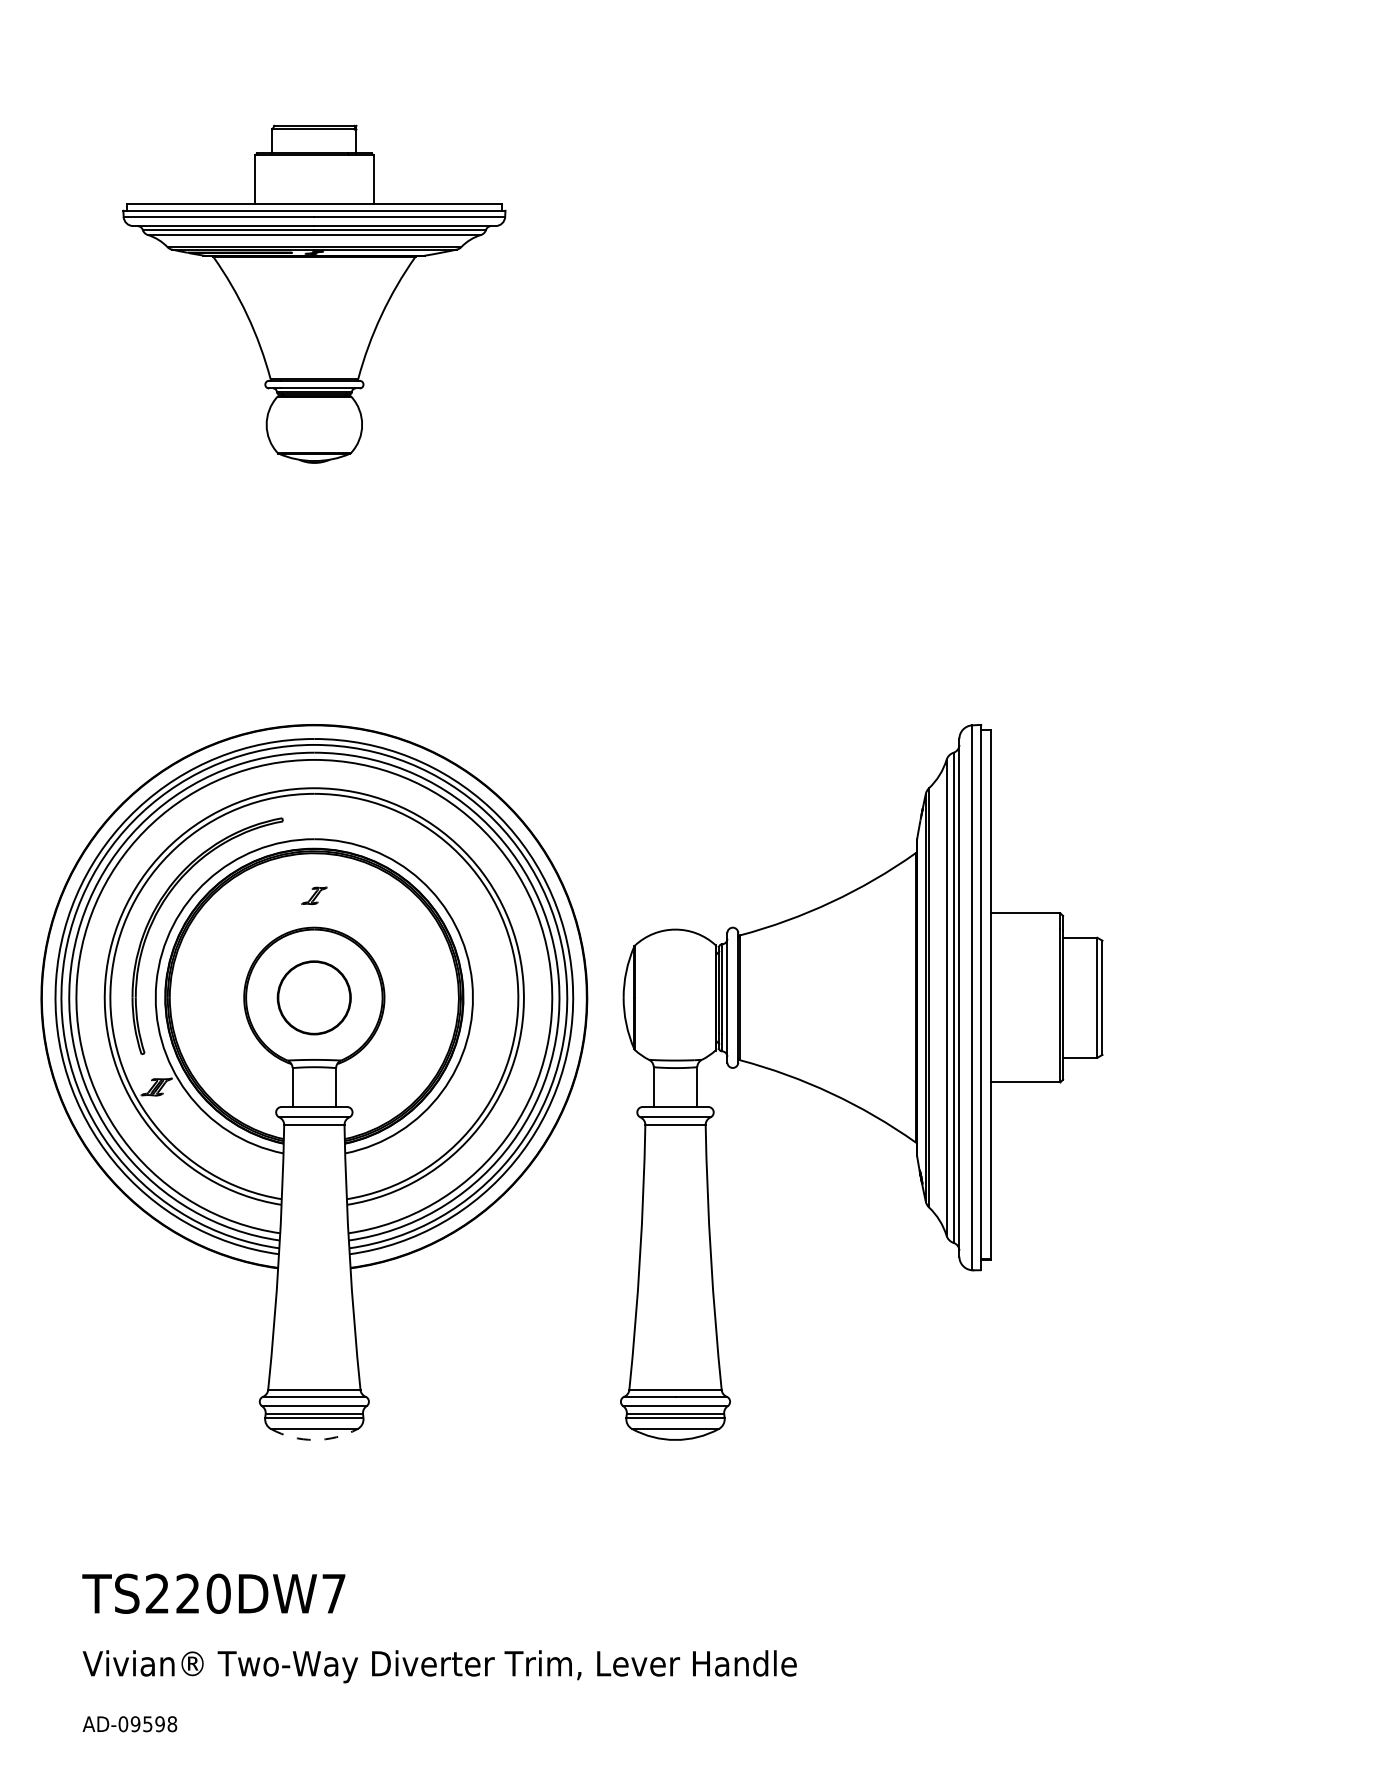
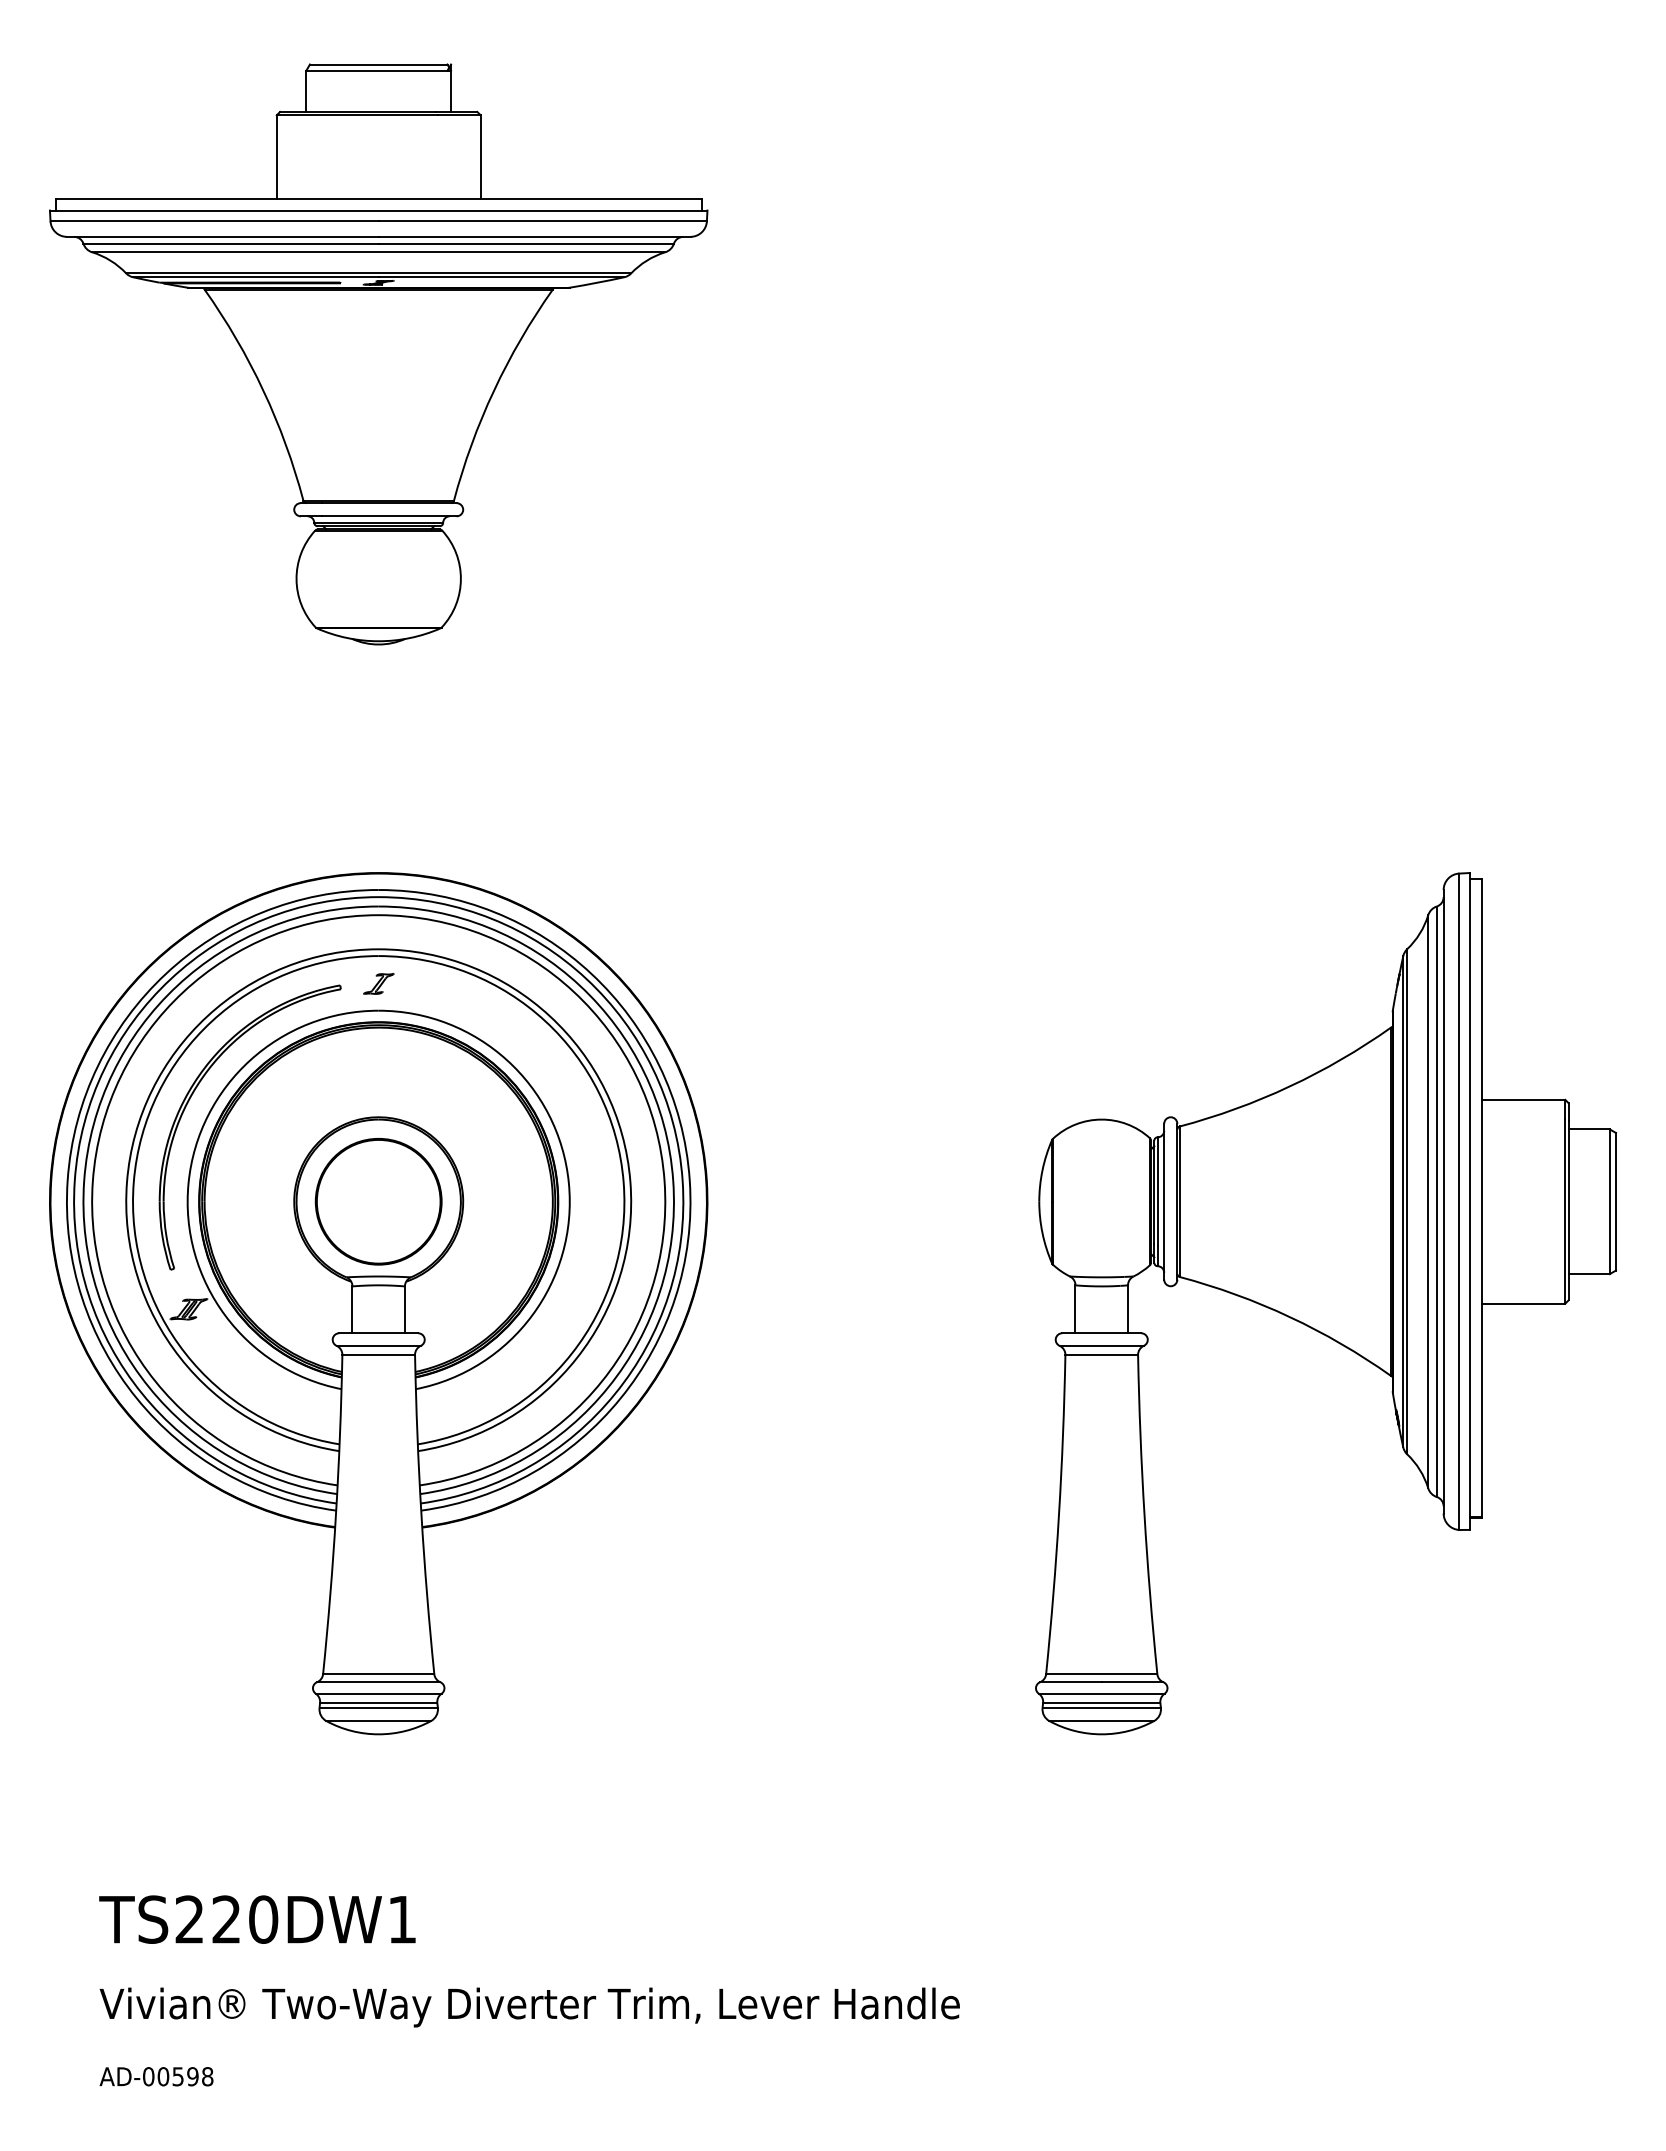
part: (314, 294) -> (378, 354), size x1.43
part: (314, 895) -> (378, 983), moved
part: (314, 997) -> (378, 1201), size x1.43
part: (862, 1082) -> (1326, 1303), moved
arc: (314, 1440) -> (378, 1734), dashed -> solid
text: (333, 1593) -> (401, 1919), TS220DW7 -> TS220DW1
text: (135, 1724) -> (163, 2076), AD-09598 -> AD-00598

